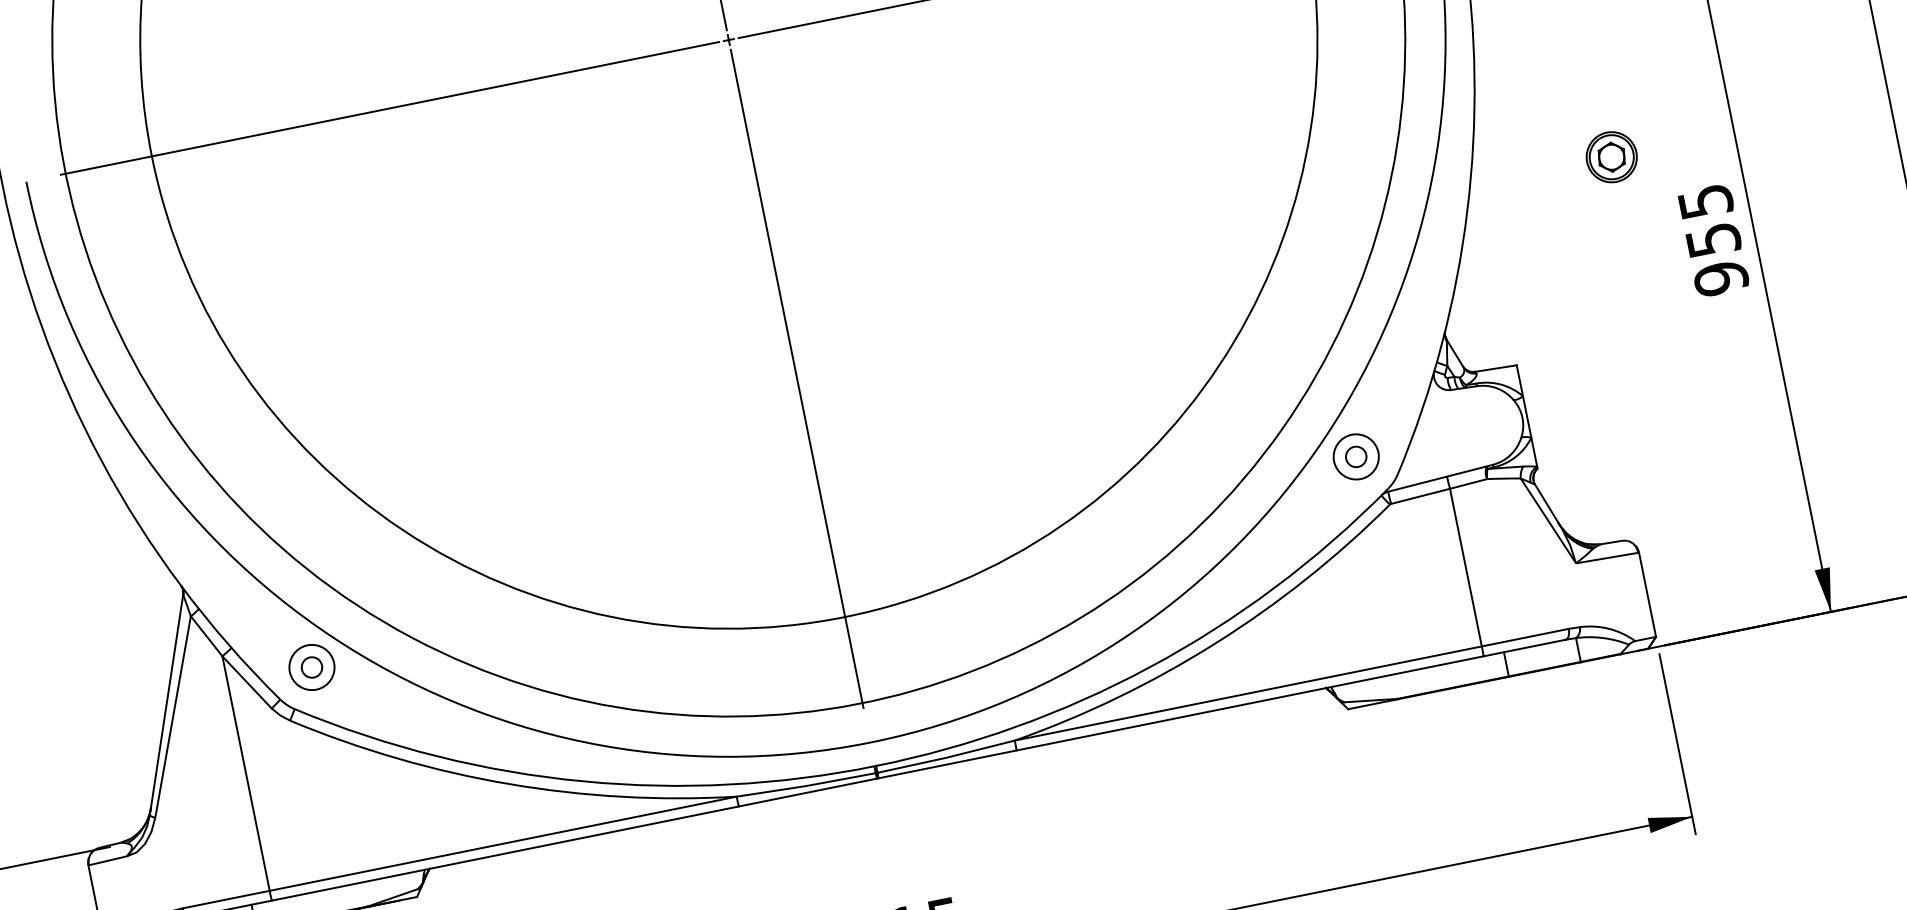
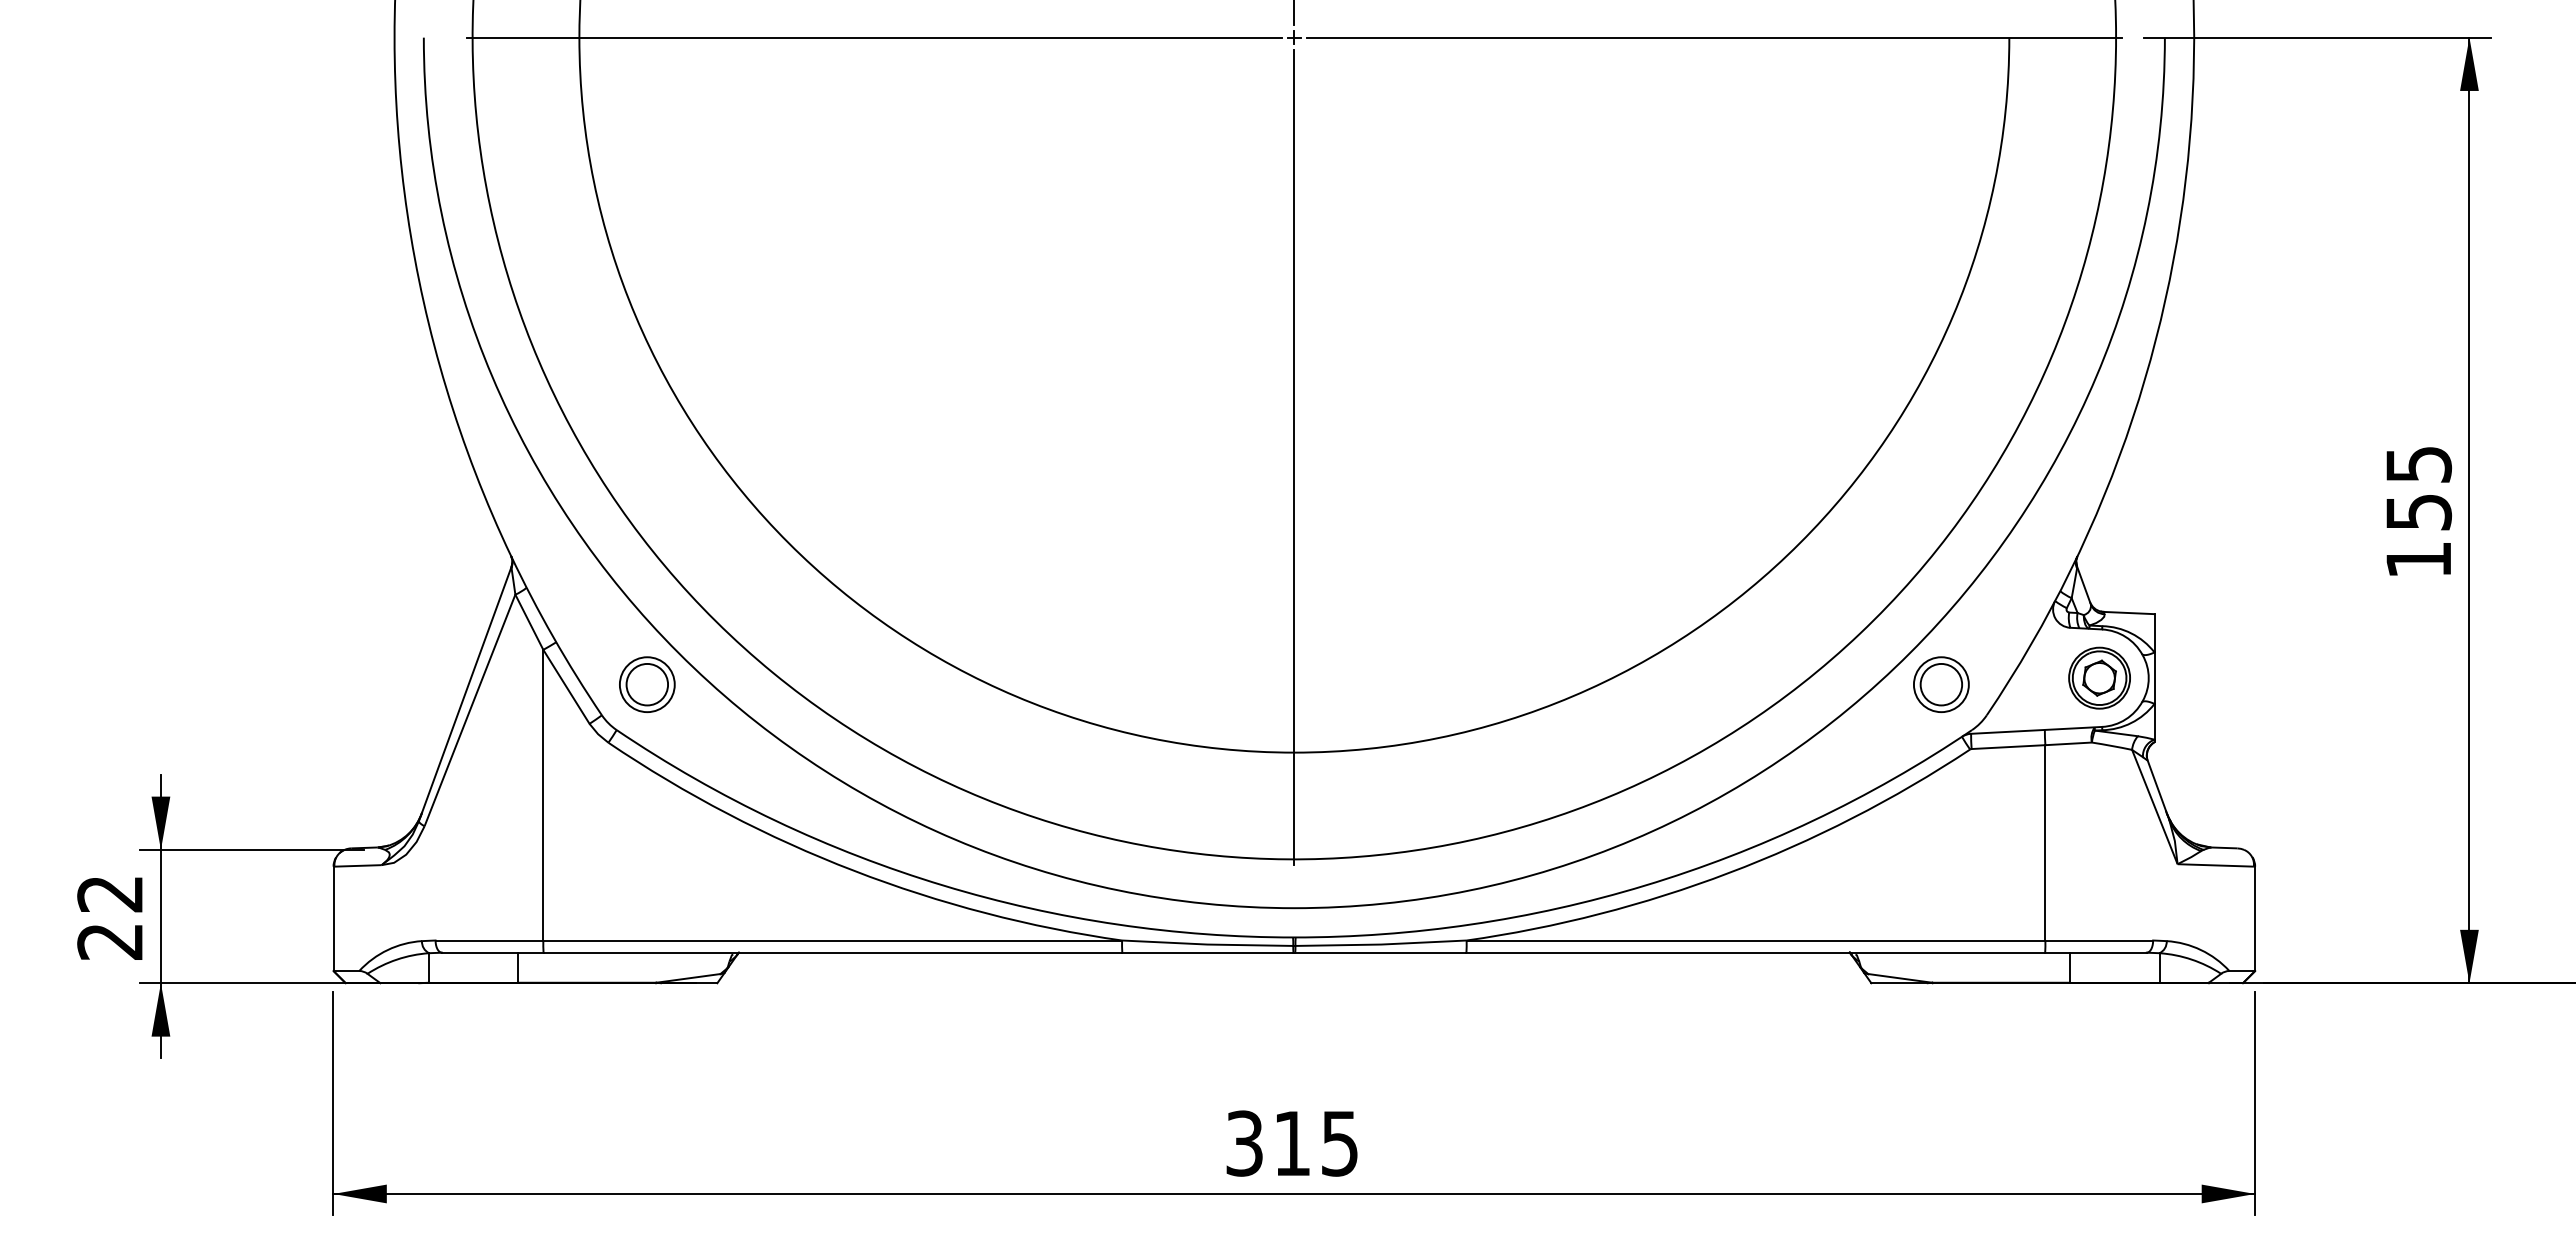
part: (1611, 156) -> (2099, 677), moved
text: (1720, 278) -> (2418, 559), 955 -> 155
circle: (1356, 456) -> (1941, 684), size x1.67
circle: (312, 667) -> (647, 684), size x1.67

